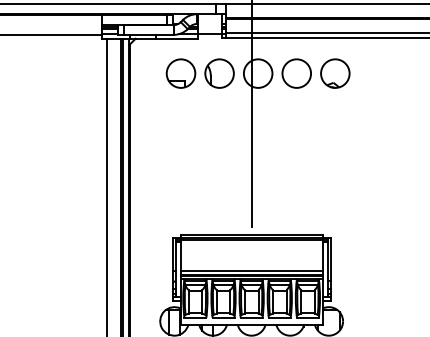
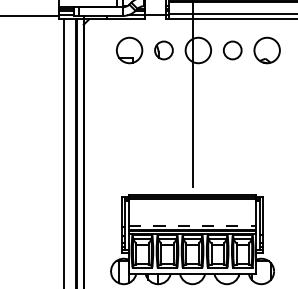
part: (219, 73) -> (163, 50), size x0.7
circle: (296, 73) -> (232, 50), size x0.7
line: (252, 270) -> (193, 226), solid -> dashed

